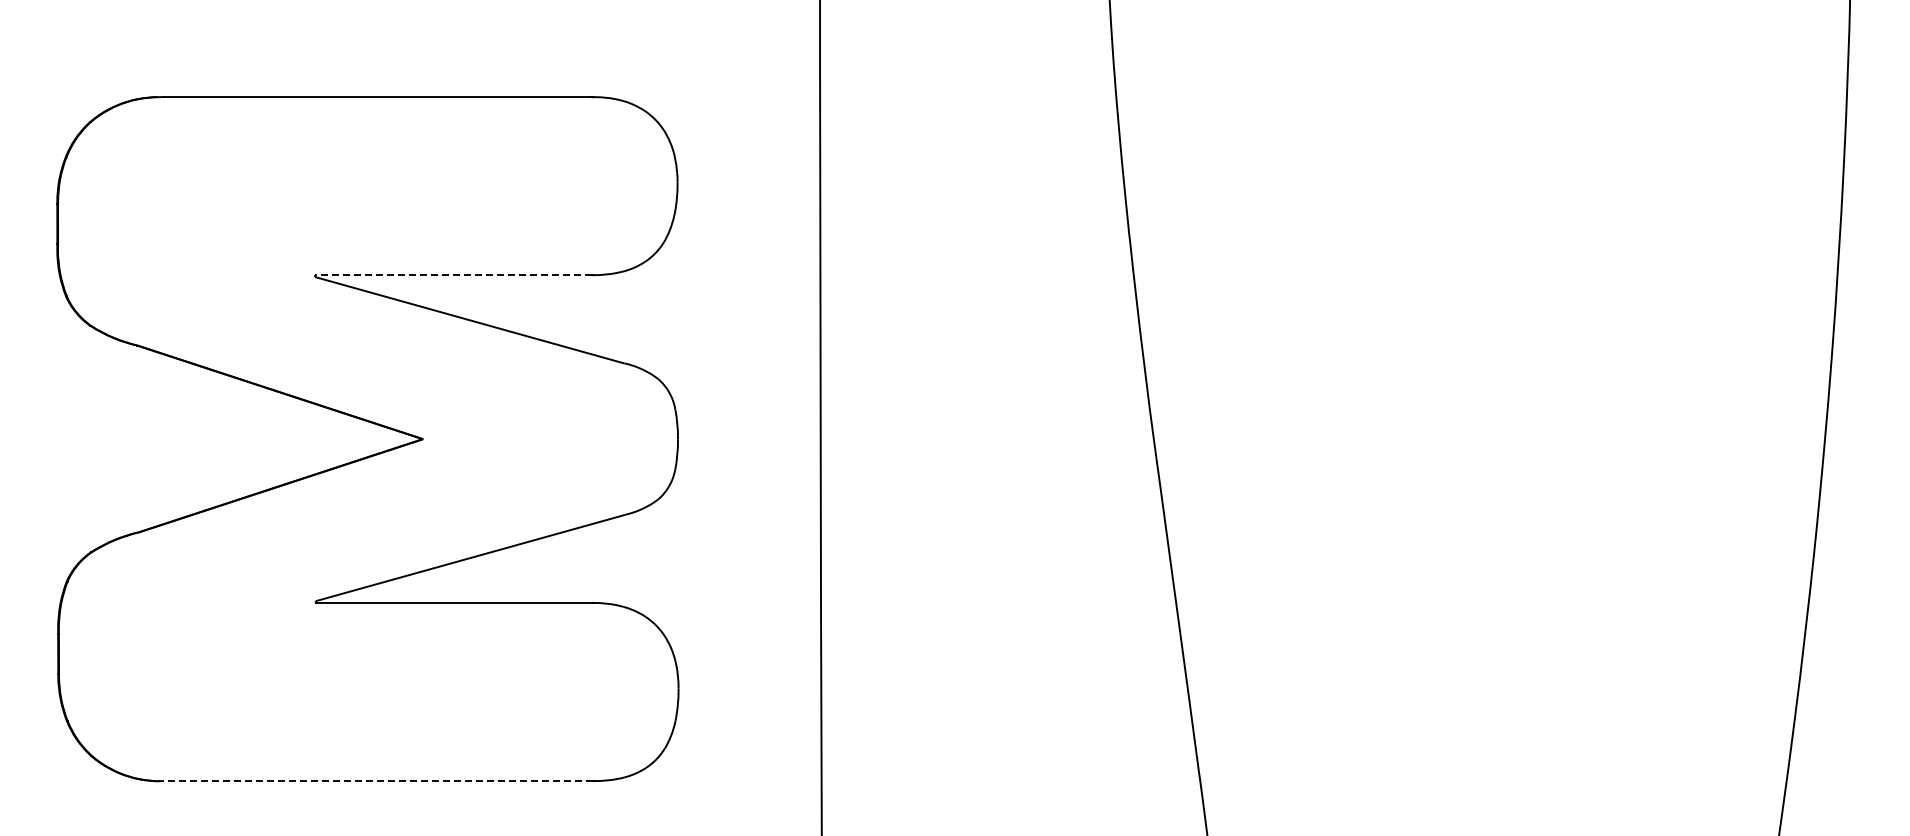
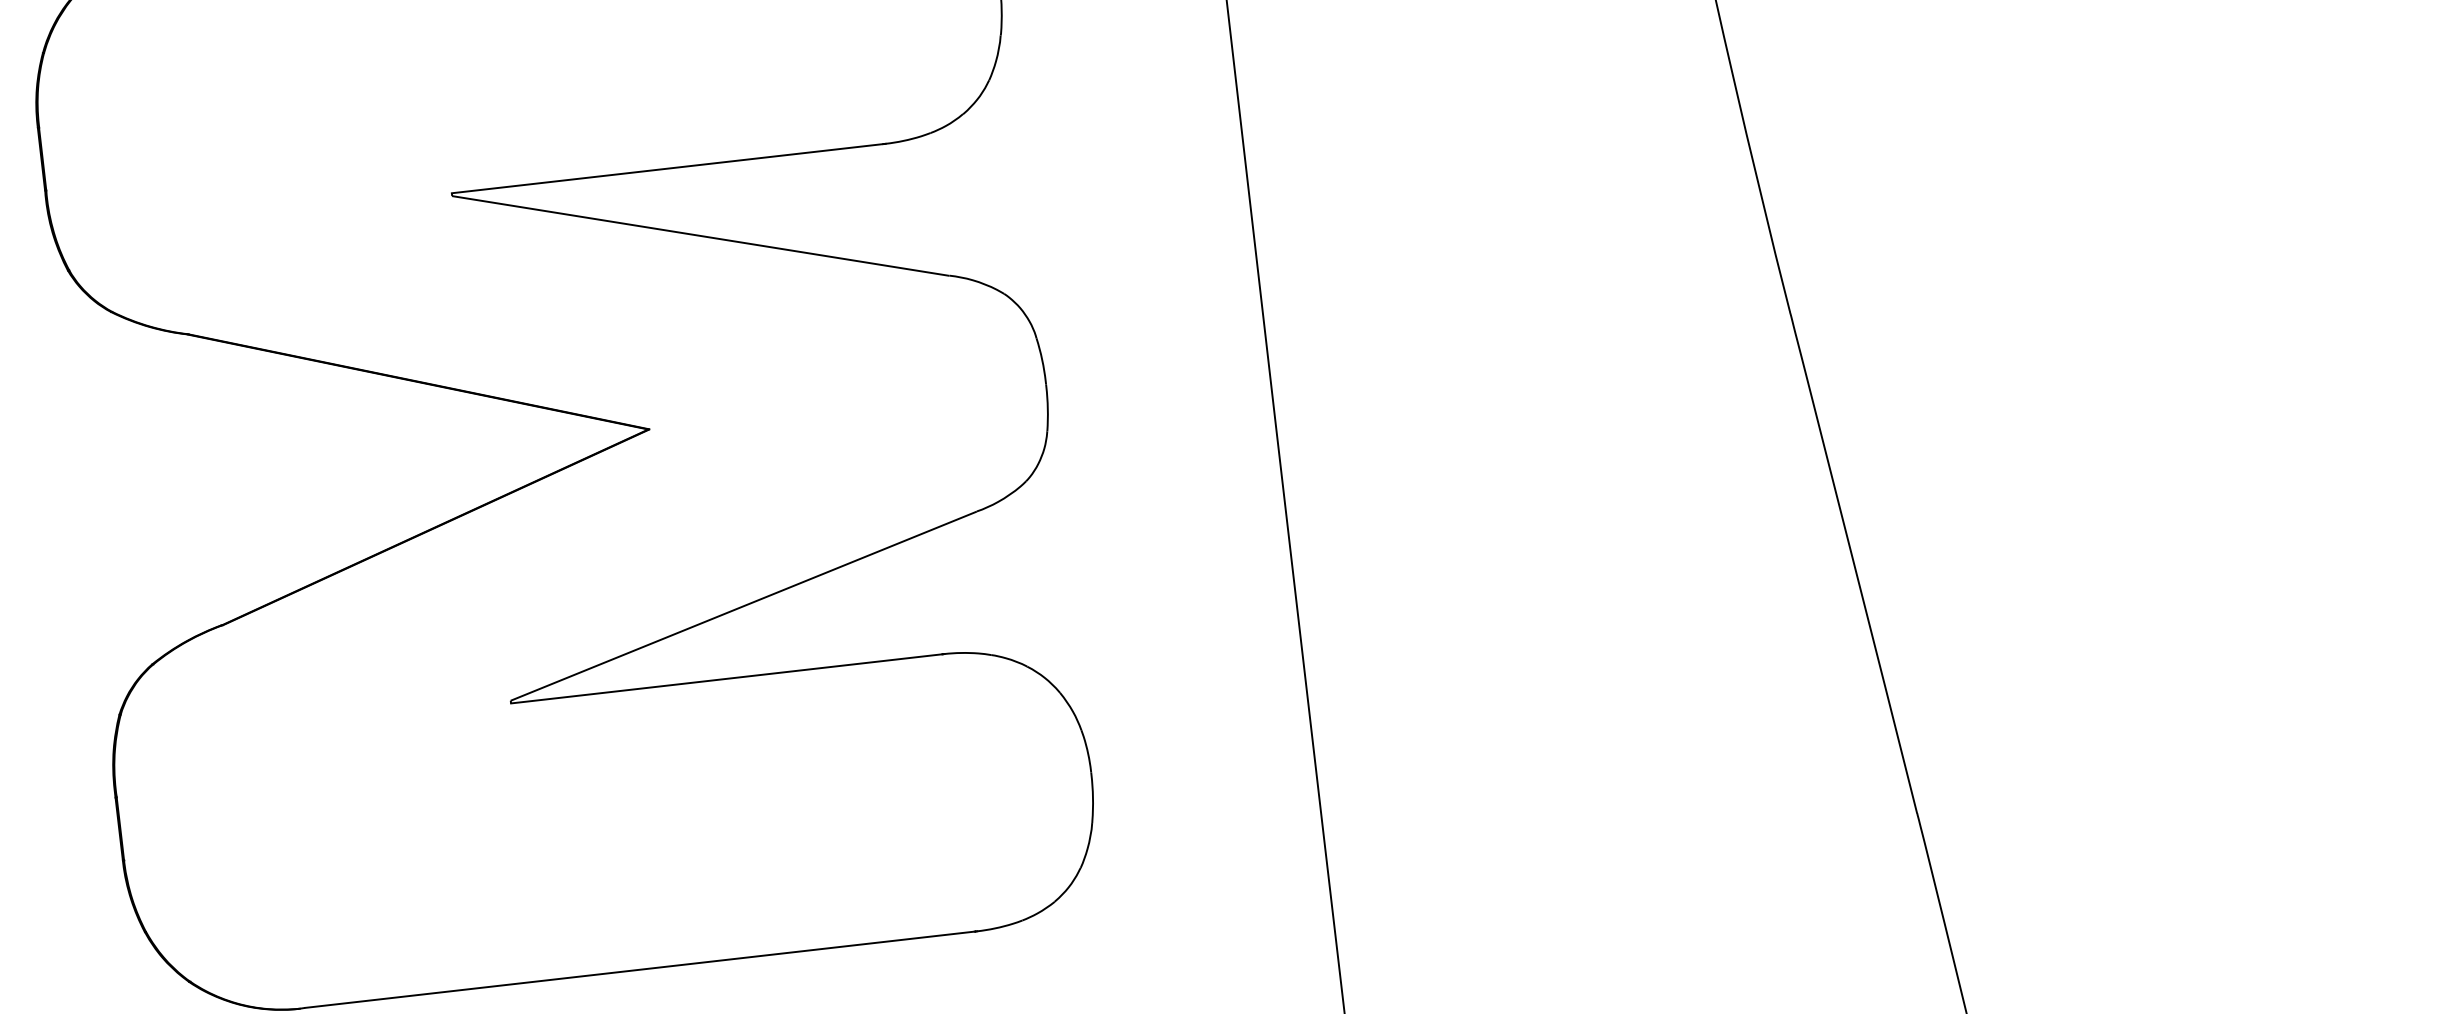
line: (453, 275) -> (667, 169), dashed -> solid
line: (377, 781) -> (638, 970), dashed -> solid

